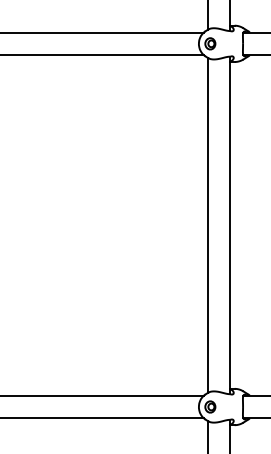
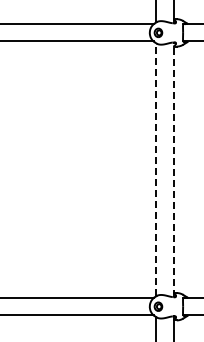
line: (207, 225) -> (156, 169), solid -> dashed
line: (230, 225) -> (173, 169), solid -> dashed

